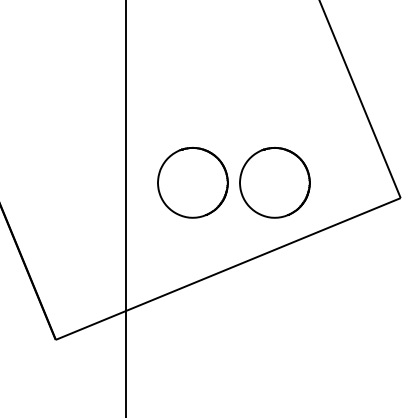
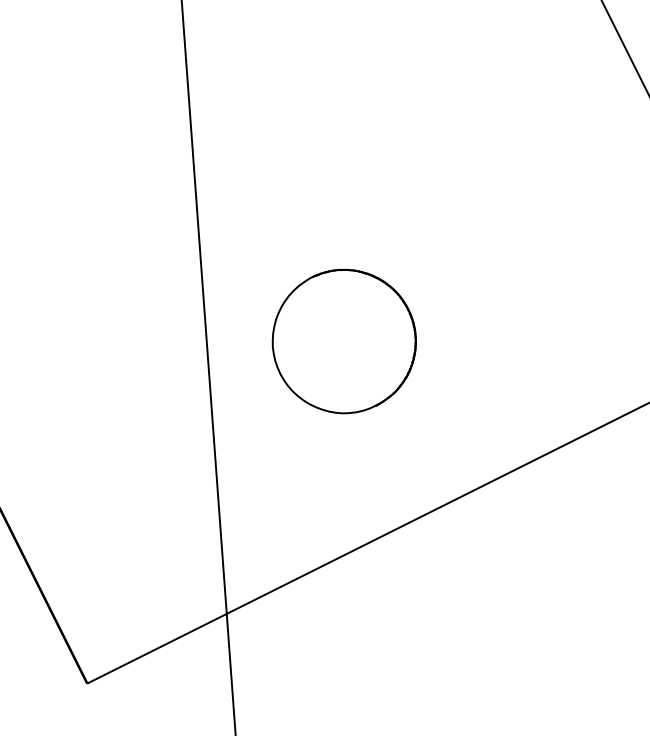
part: (274, 182) -> (511, 328), removed

